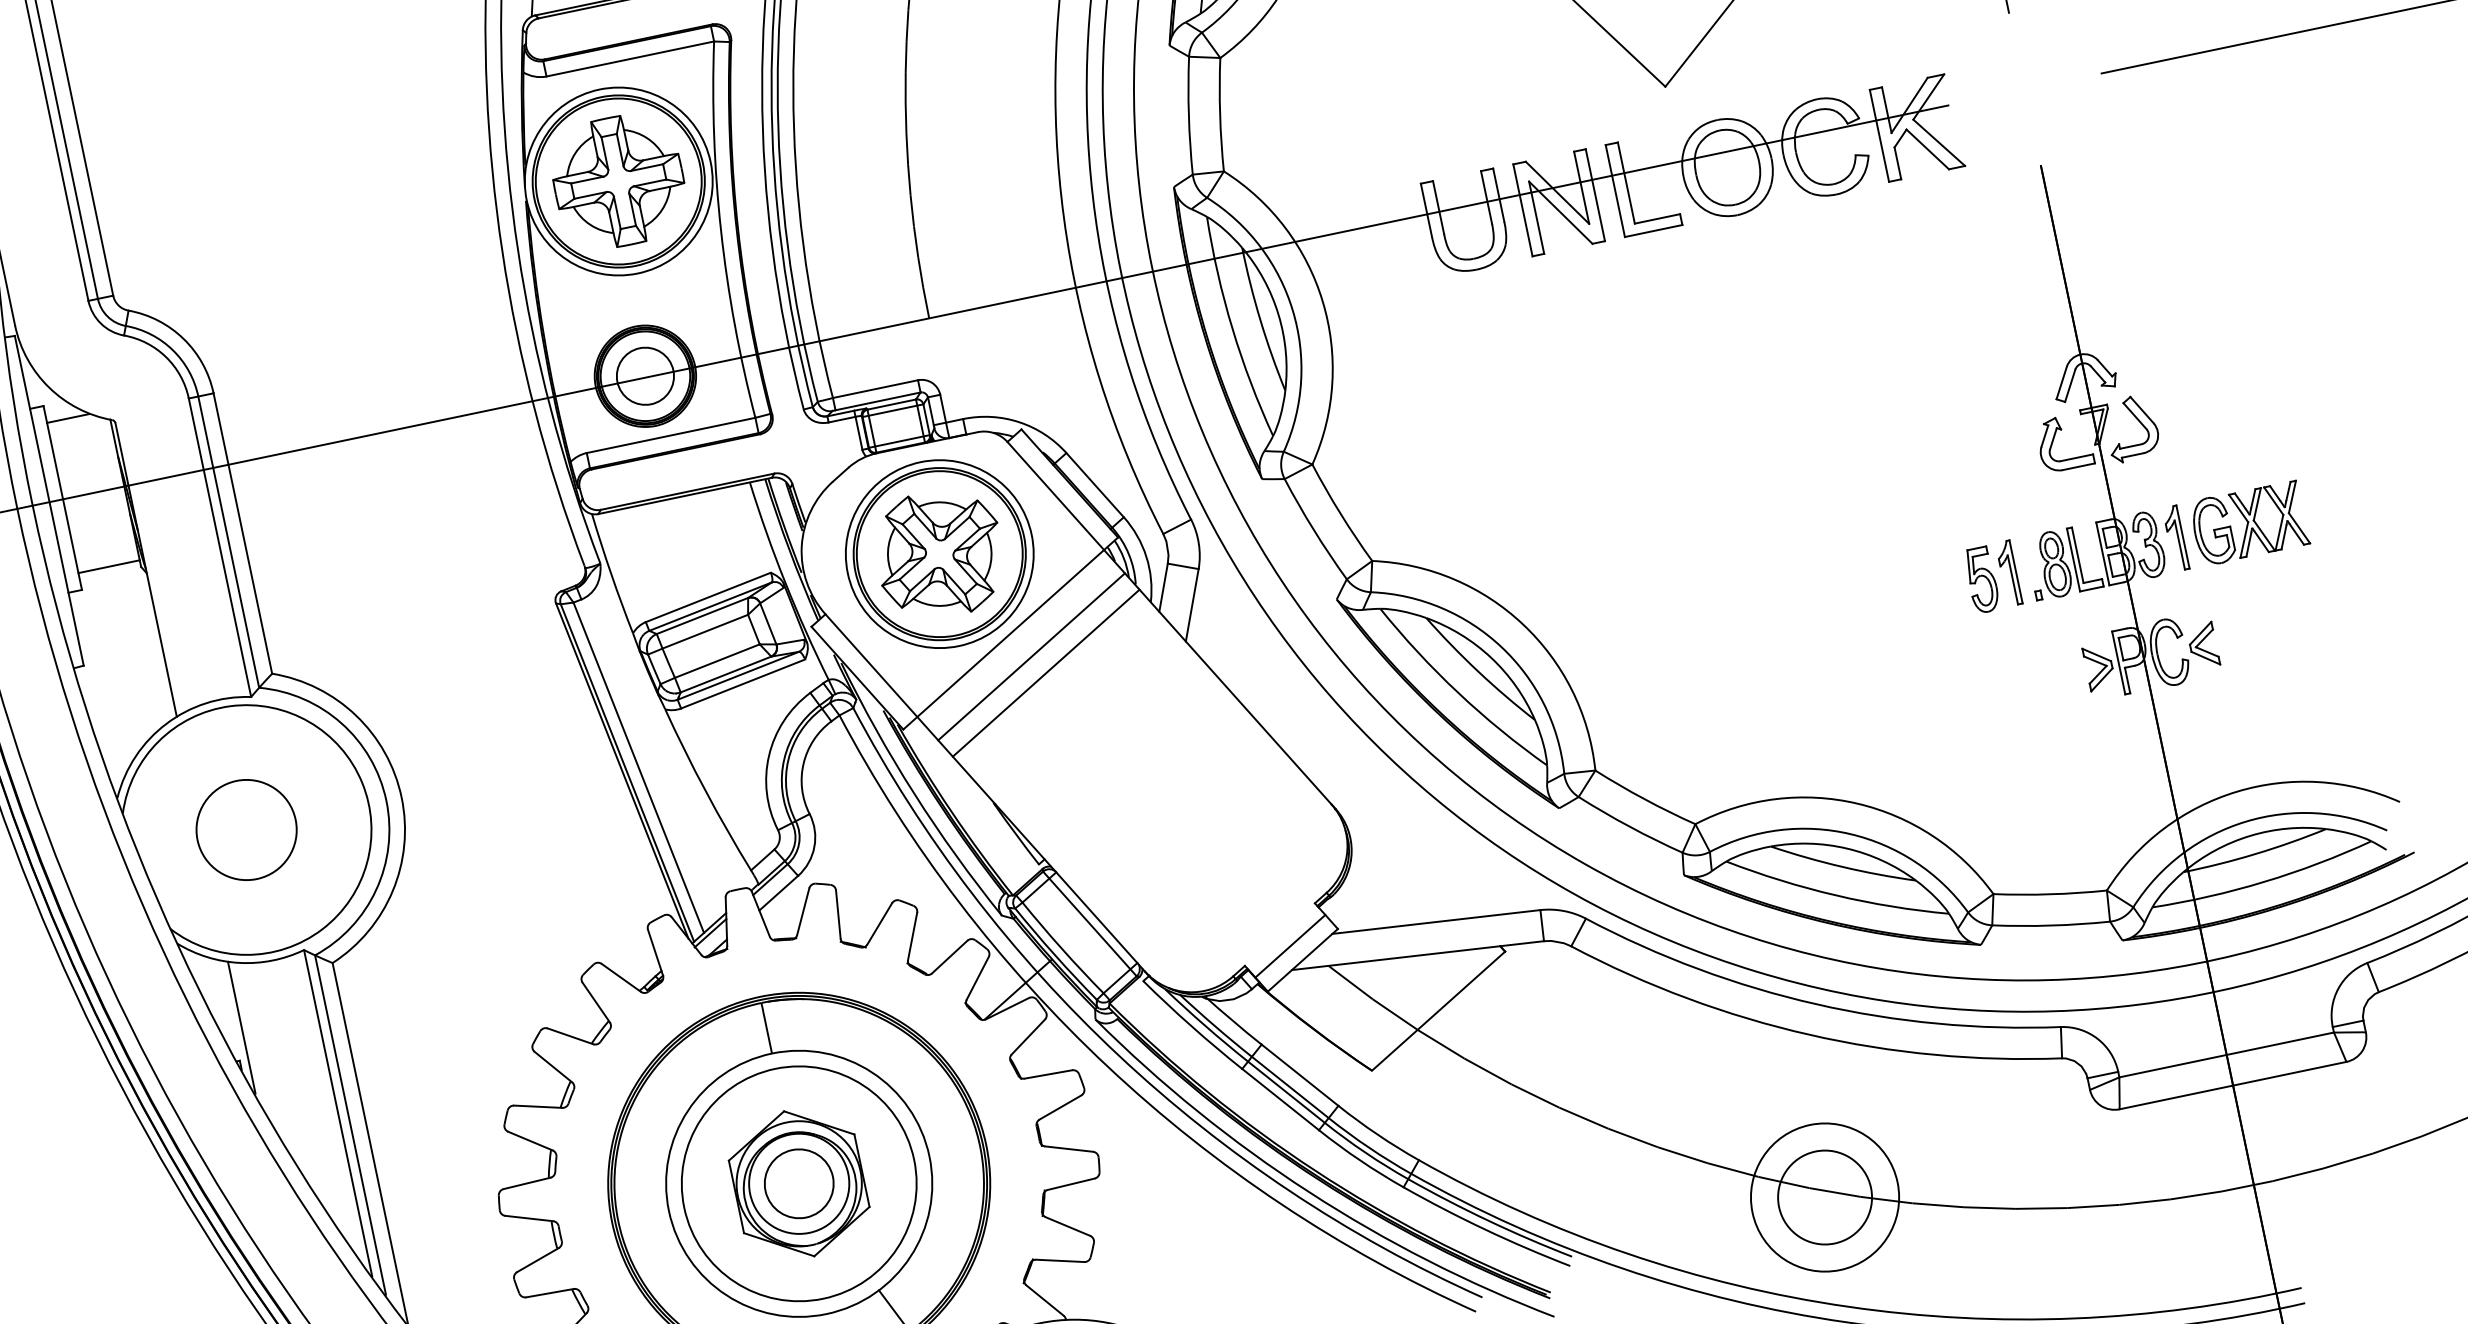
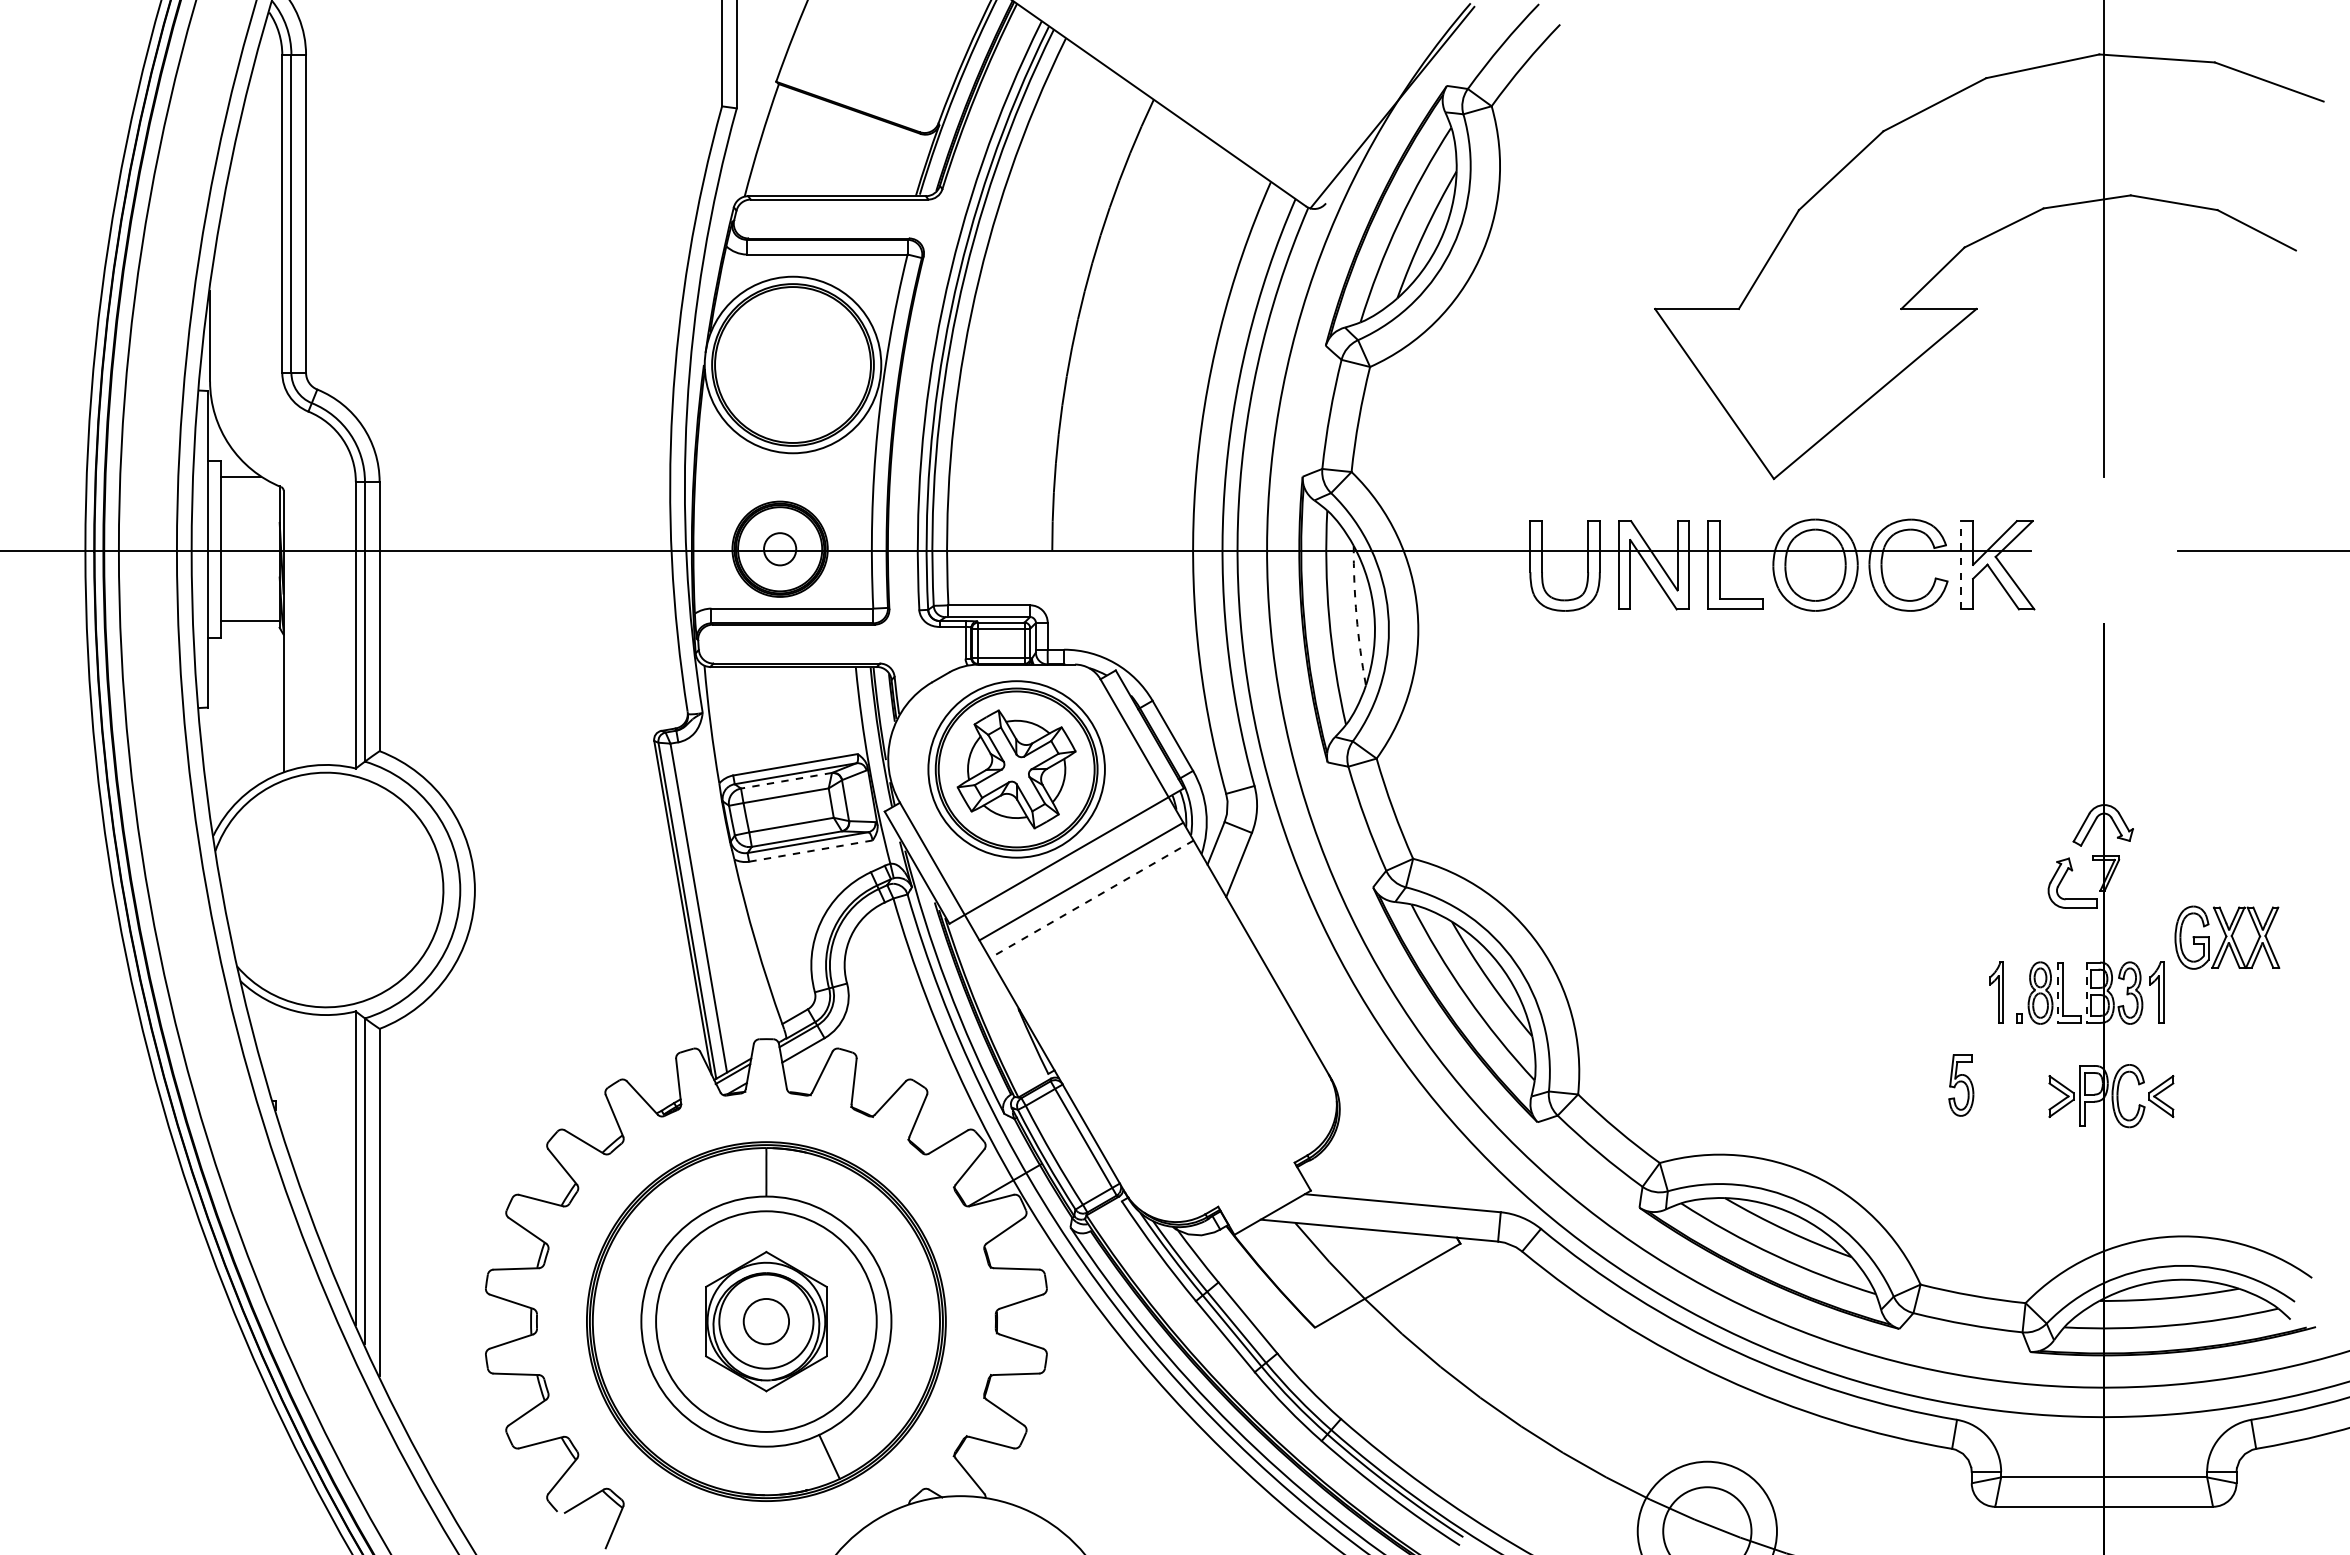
line: (1879, 135) -> (1961, 564), solid -> dashed
part: (618, 181) -> (792, 364), removed
arc: (1260, 319) -> (1356, 615), solid -> dashed
circle: (644, 376) -> (779, 549), size x0.6
part: (2138, 421) -> (2144, 877), removed
part: (2249, 523) -> (2227, 937), moved
line: (2102, 554) -> (2086, 993), solid -> dashed
line: (2073, 560) -> (2058, 993), solid -> dashed
part: (1982, 579) -> (1961, 1085), moved
line: (702, 615) -> (786, 780), solid -> dashed
line: (1046, 673) -> (1091, 899), solid -> dashed
line: (742, 684) -> (810, 851), solid -> dashed
circle: (246, 829) -> (326, 889), removed
line: (1290, 946) -> (1263, 1197), removed
line: (241, 1027) -> (283, 1070), removed
circle: (799, 1183) -> (766, 1321), size x0.7

